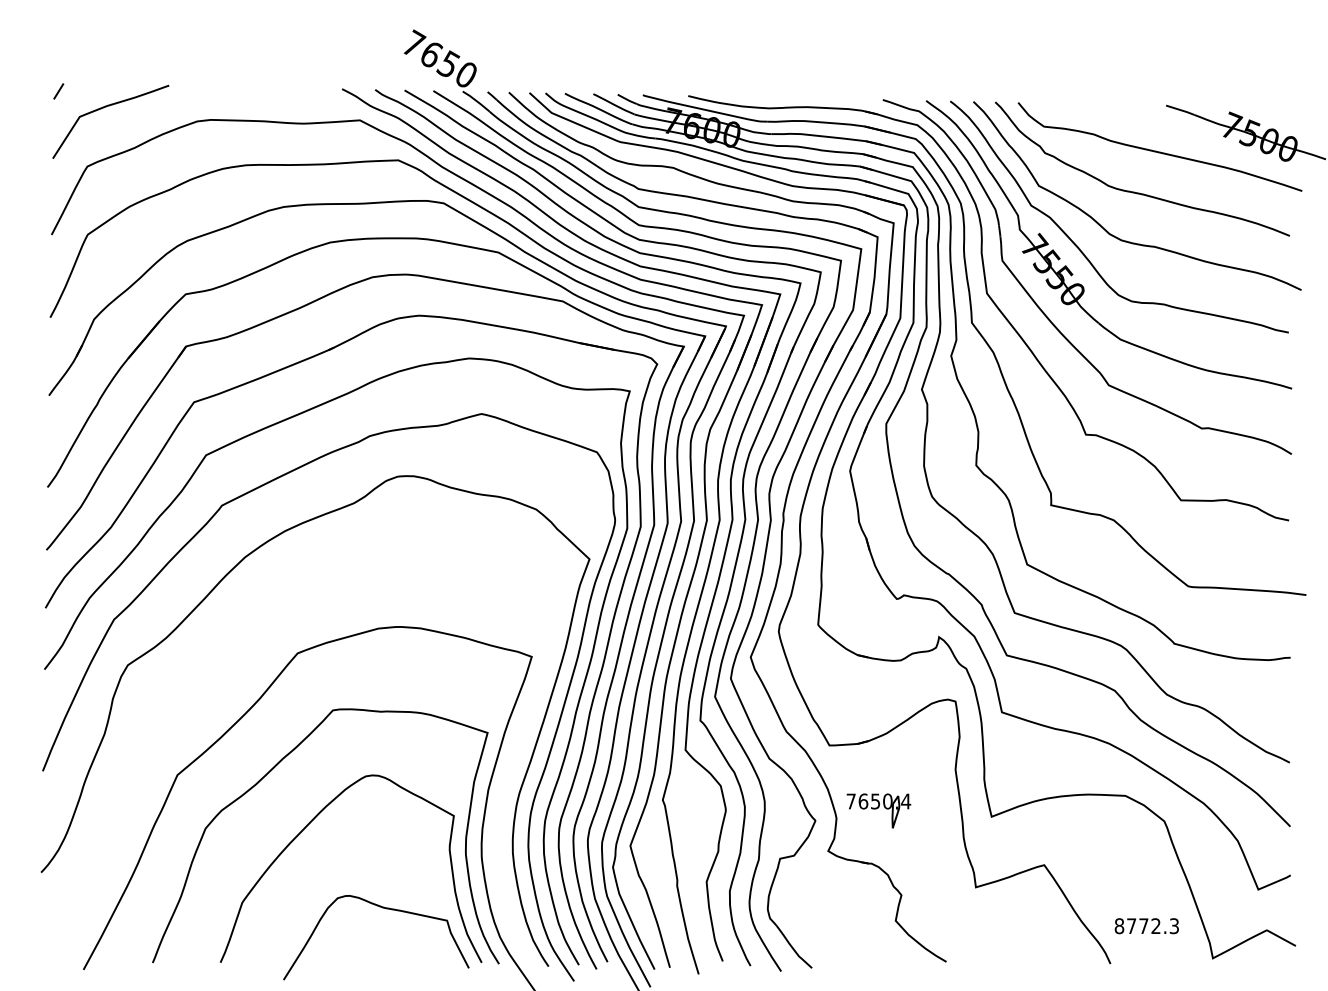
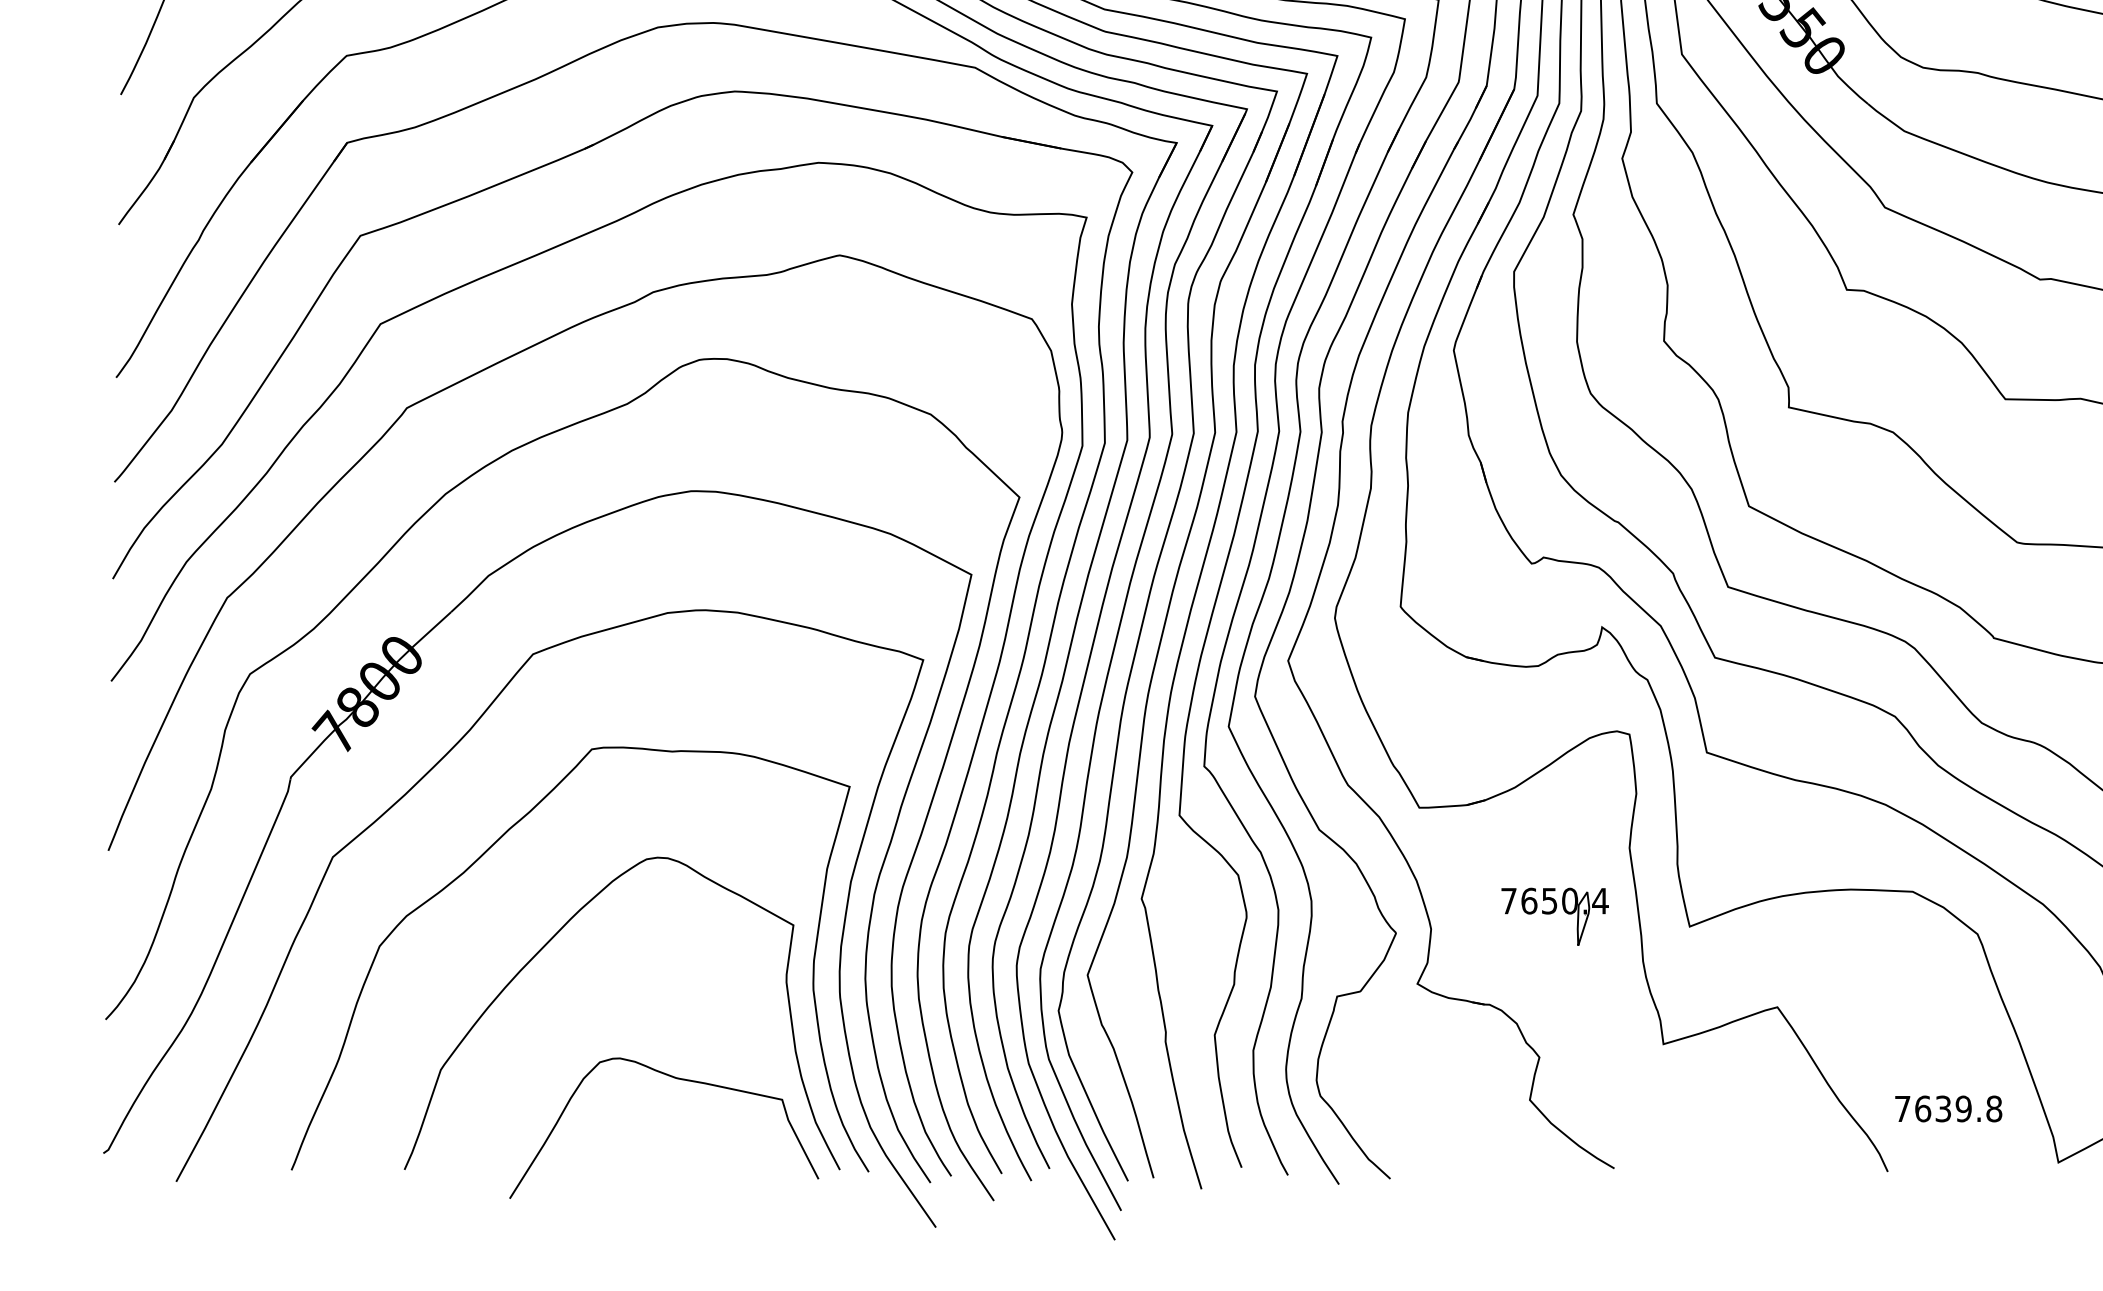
part: (203, 693) -> (376, 721), added
part: (878, 810) -> (1554, 916), moved
text: (1146, 926) -> (1947, 1109), 8772.3 -> 7639.8

